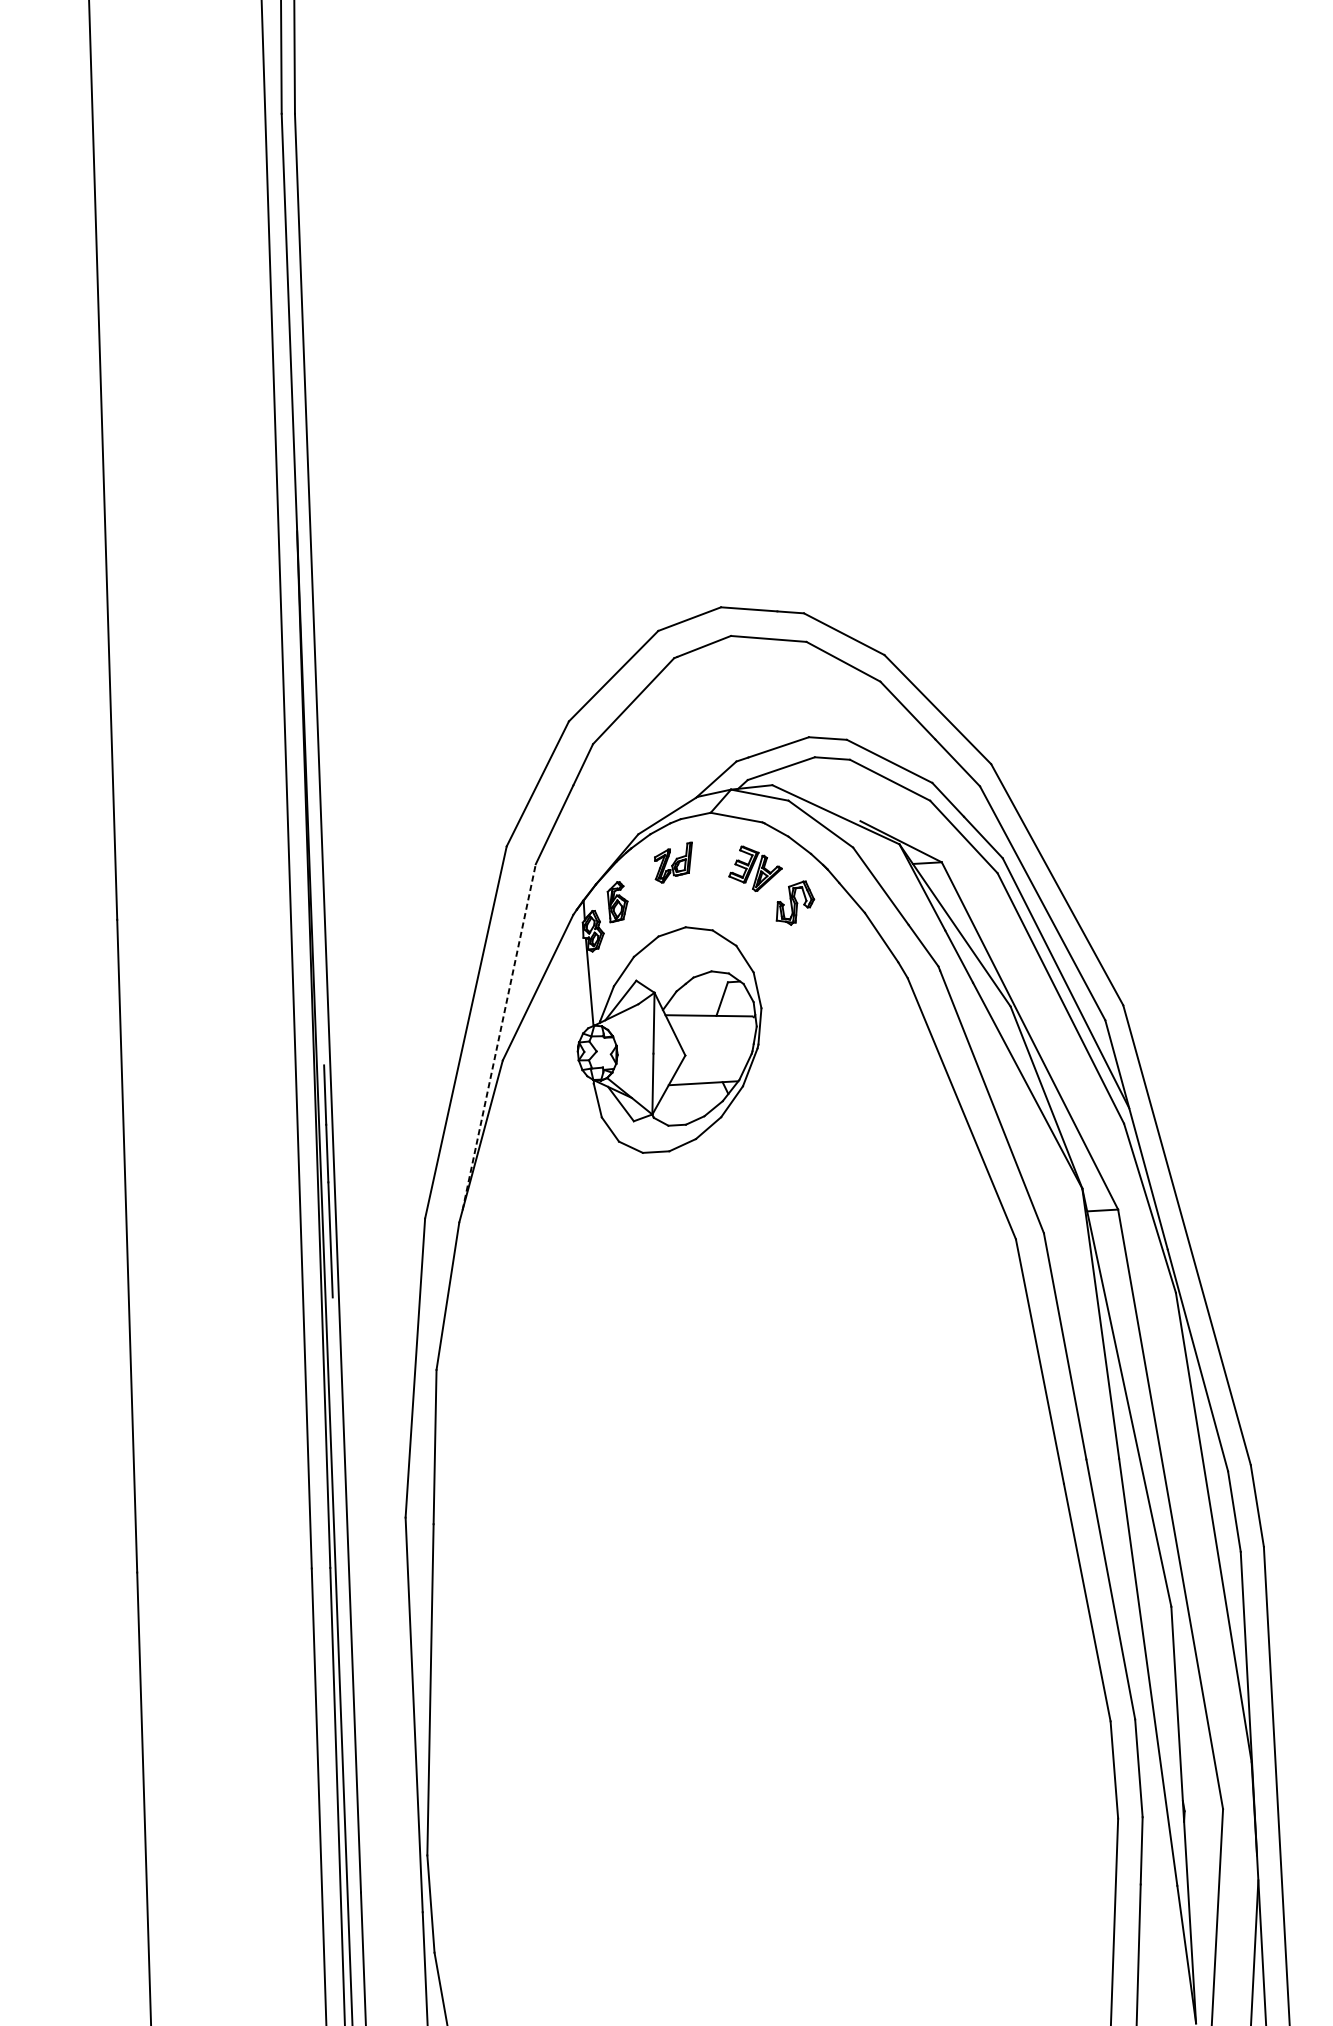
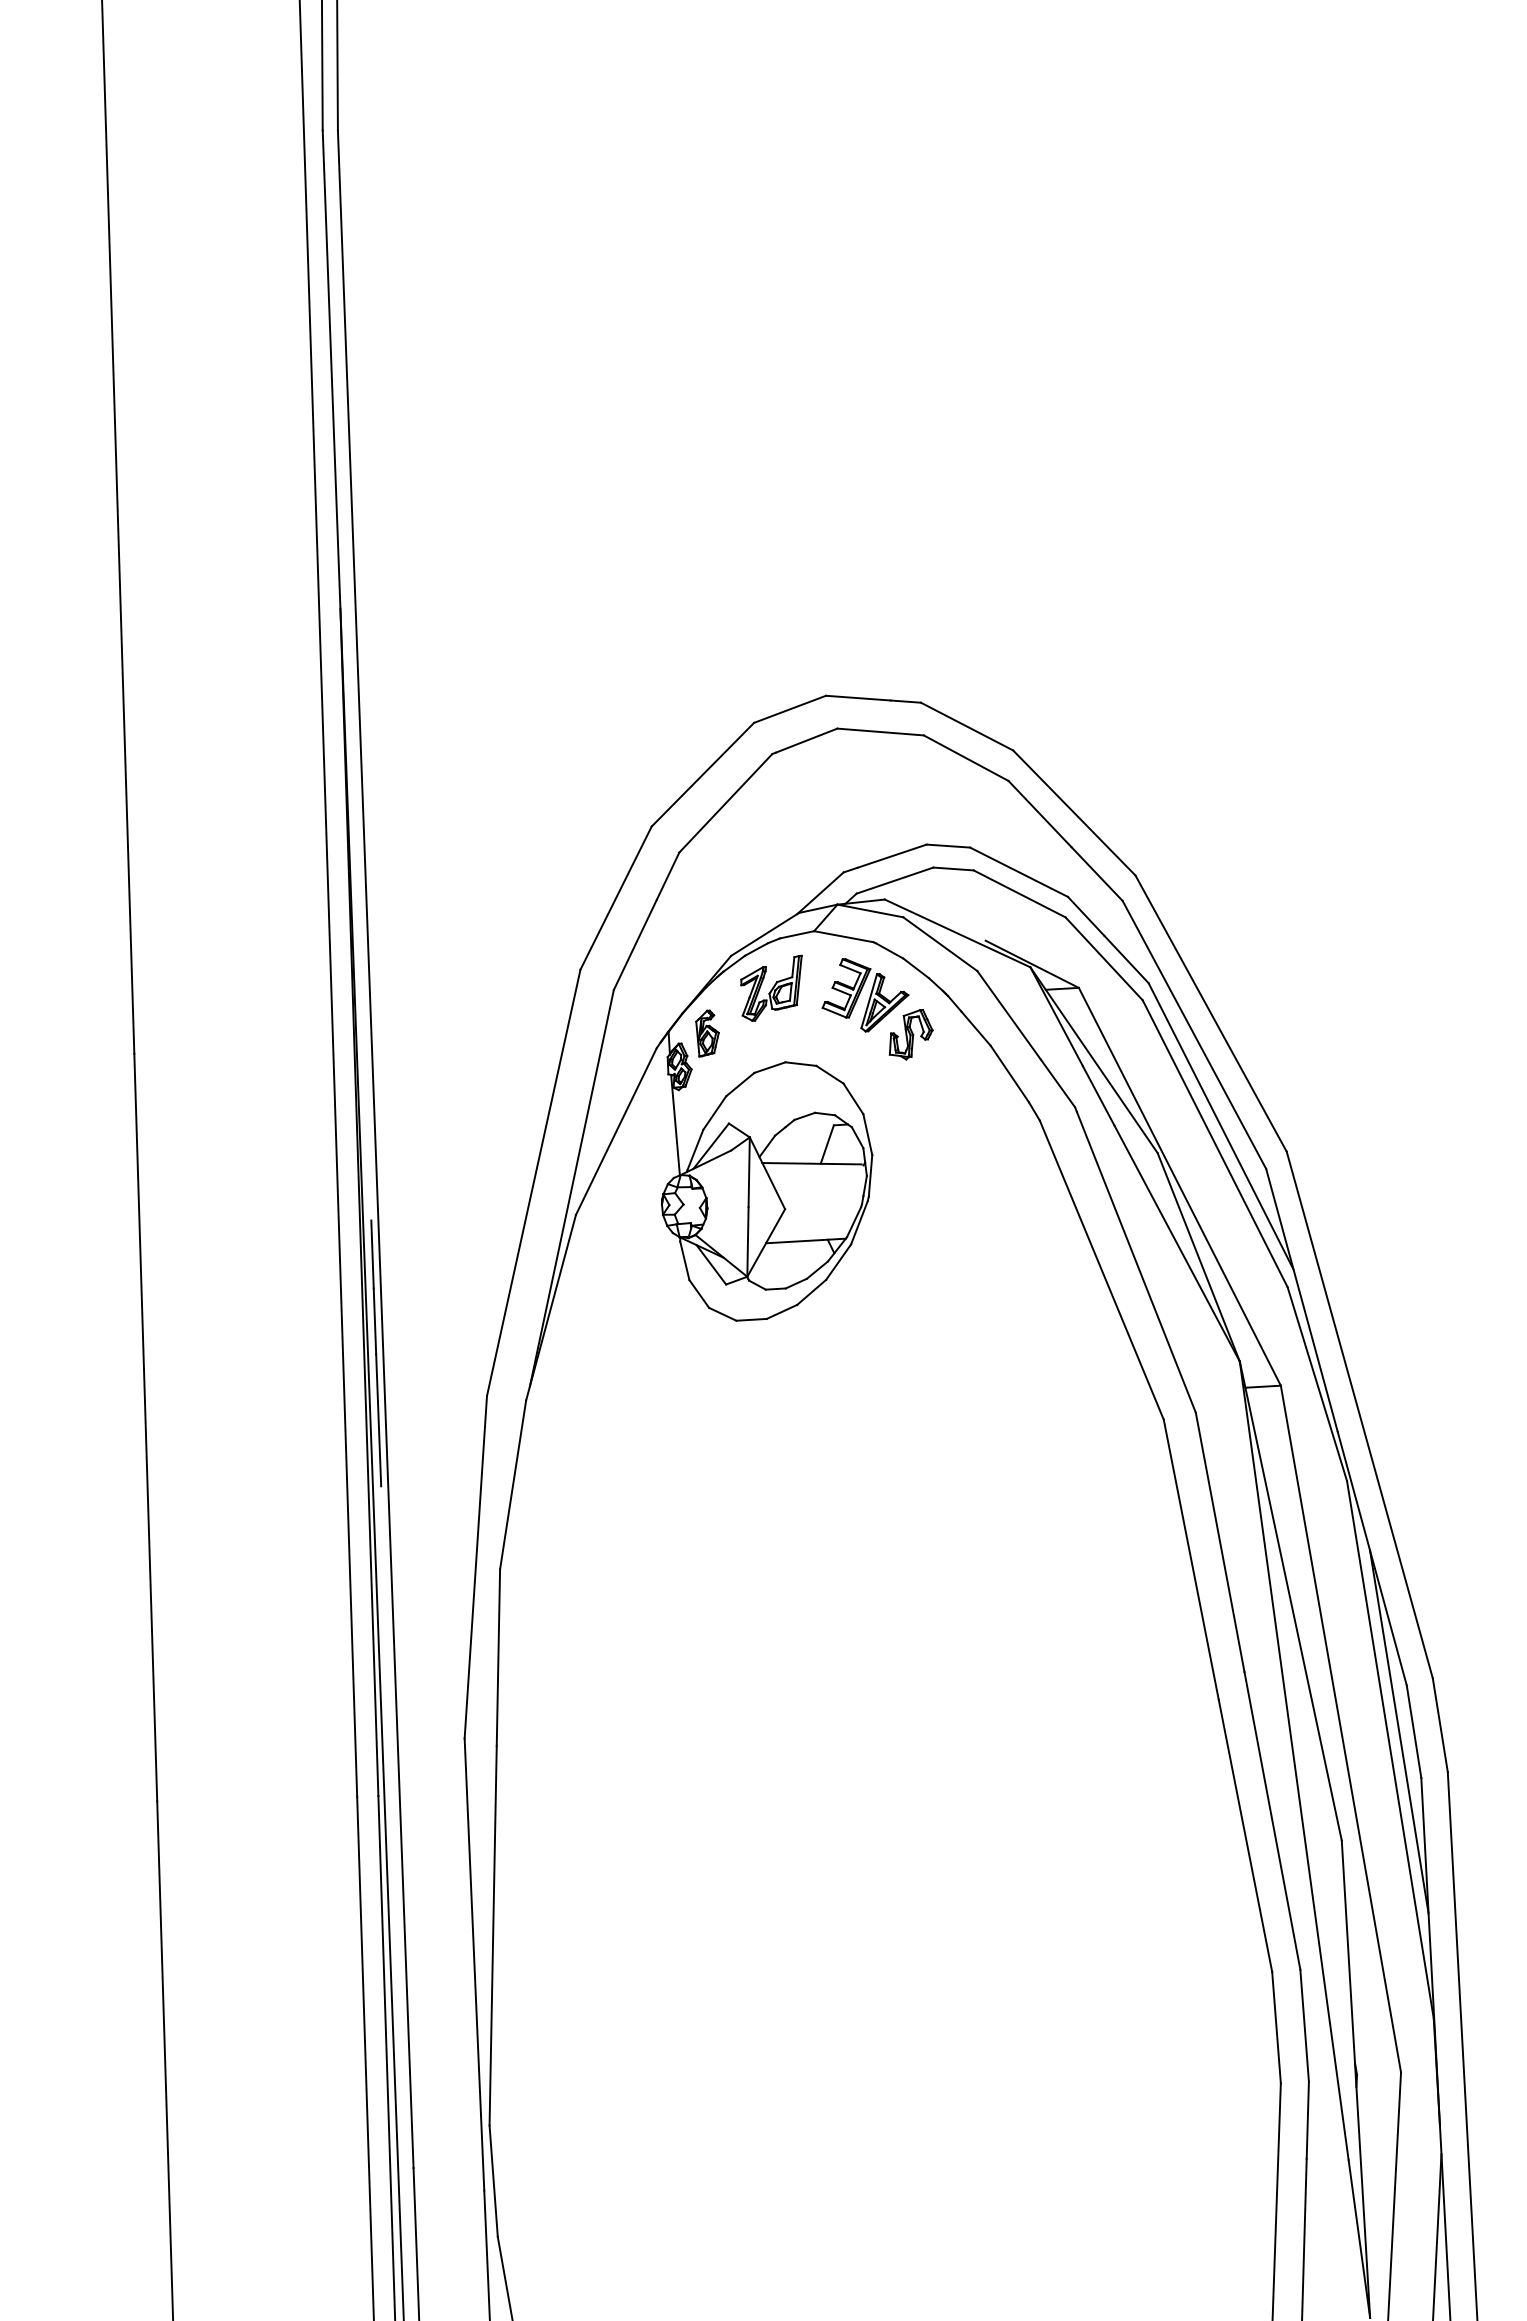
part: (673, 861) -> (771, 987), size x1.43
part: (755, 868) -> (865, 995), size x1.43
line: (498, 1037) -> (571, 1188), dashed -> solid
line: (1220, 1511) -> (1398, 1731), added

